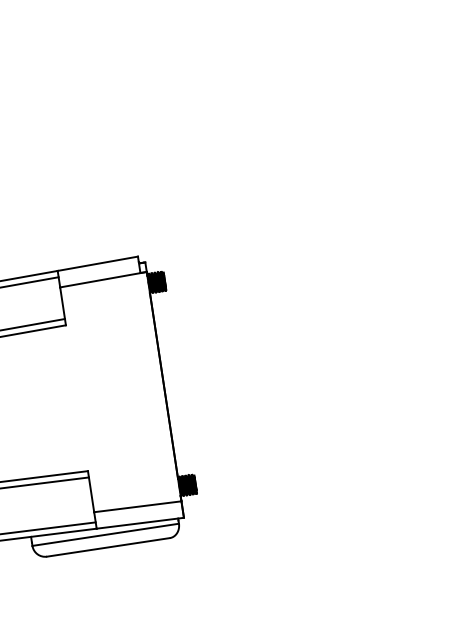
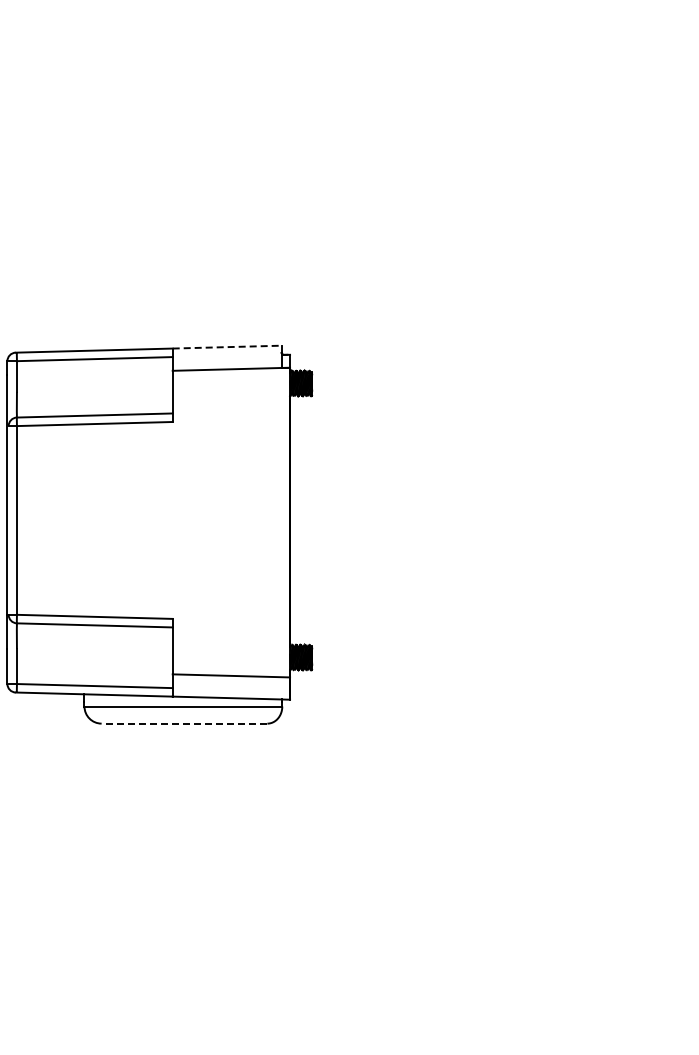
line: (98, 264) -> (227, 347), solid -> dashed
line: (108, 547) -> (184, 723), solid -> dashed

